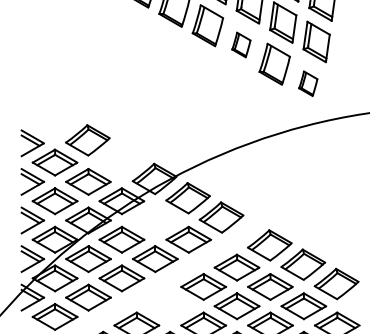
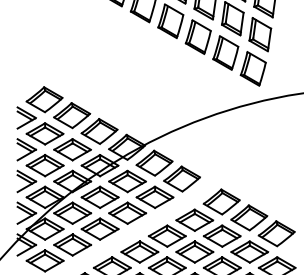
part: (241, 44) -> (198, 36), size x1.67
part: (308, 83) -> (253, 68), size x1.67
part: (54, 121) -> (44, 100), added
part: (121, 159) -> (99, 131), added
part: (155, 220) -> (127, 181), added
part: (169, 306) -> (139, 252), added

